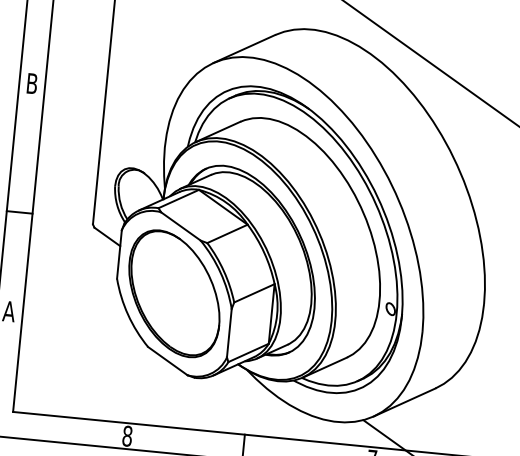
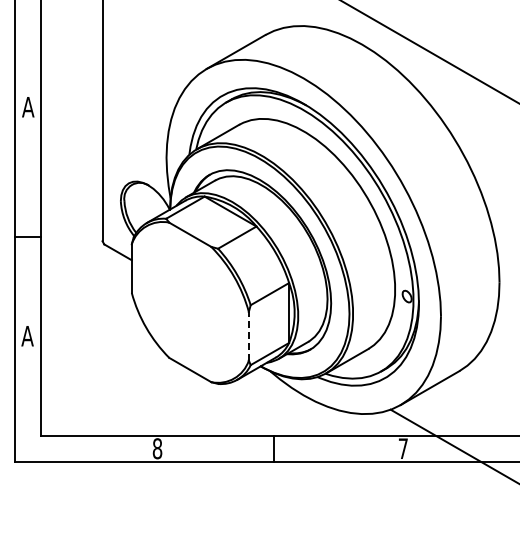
text: (32, 84) -> (28, 107), B -> A
part: (173, 292) -> (189, 301), removed
line: (229, 332) -> (248, 335), solid -> dashed

